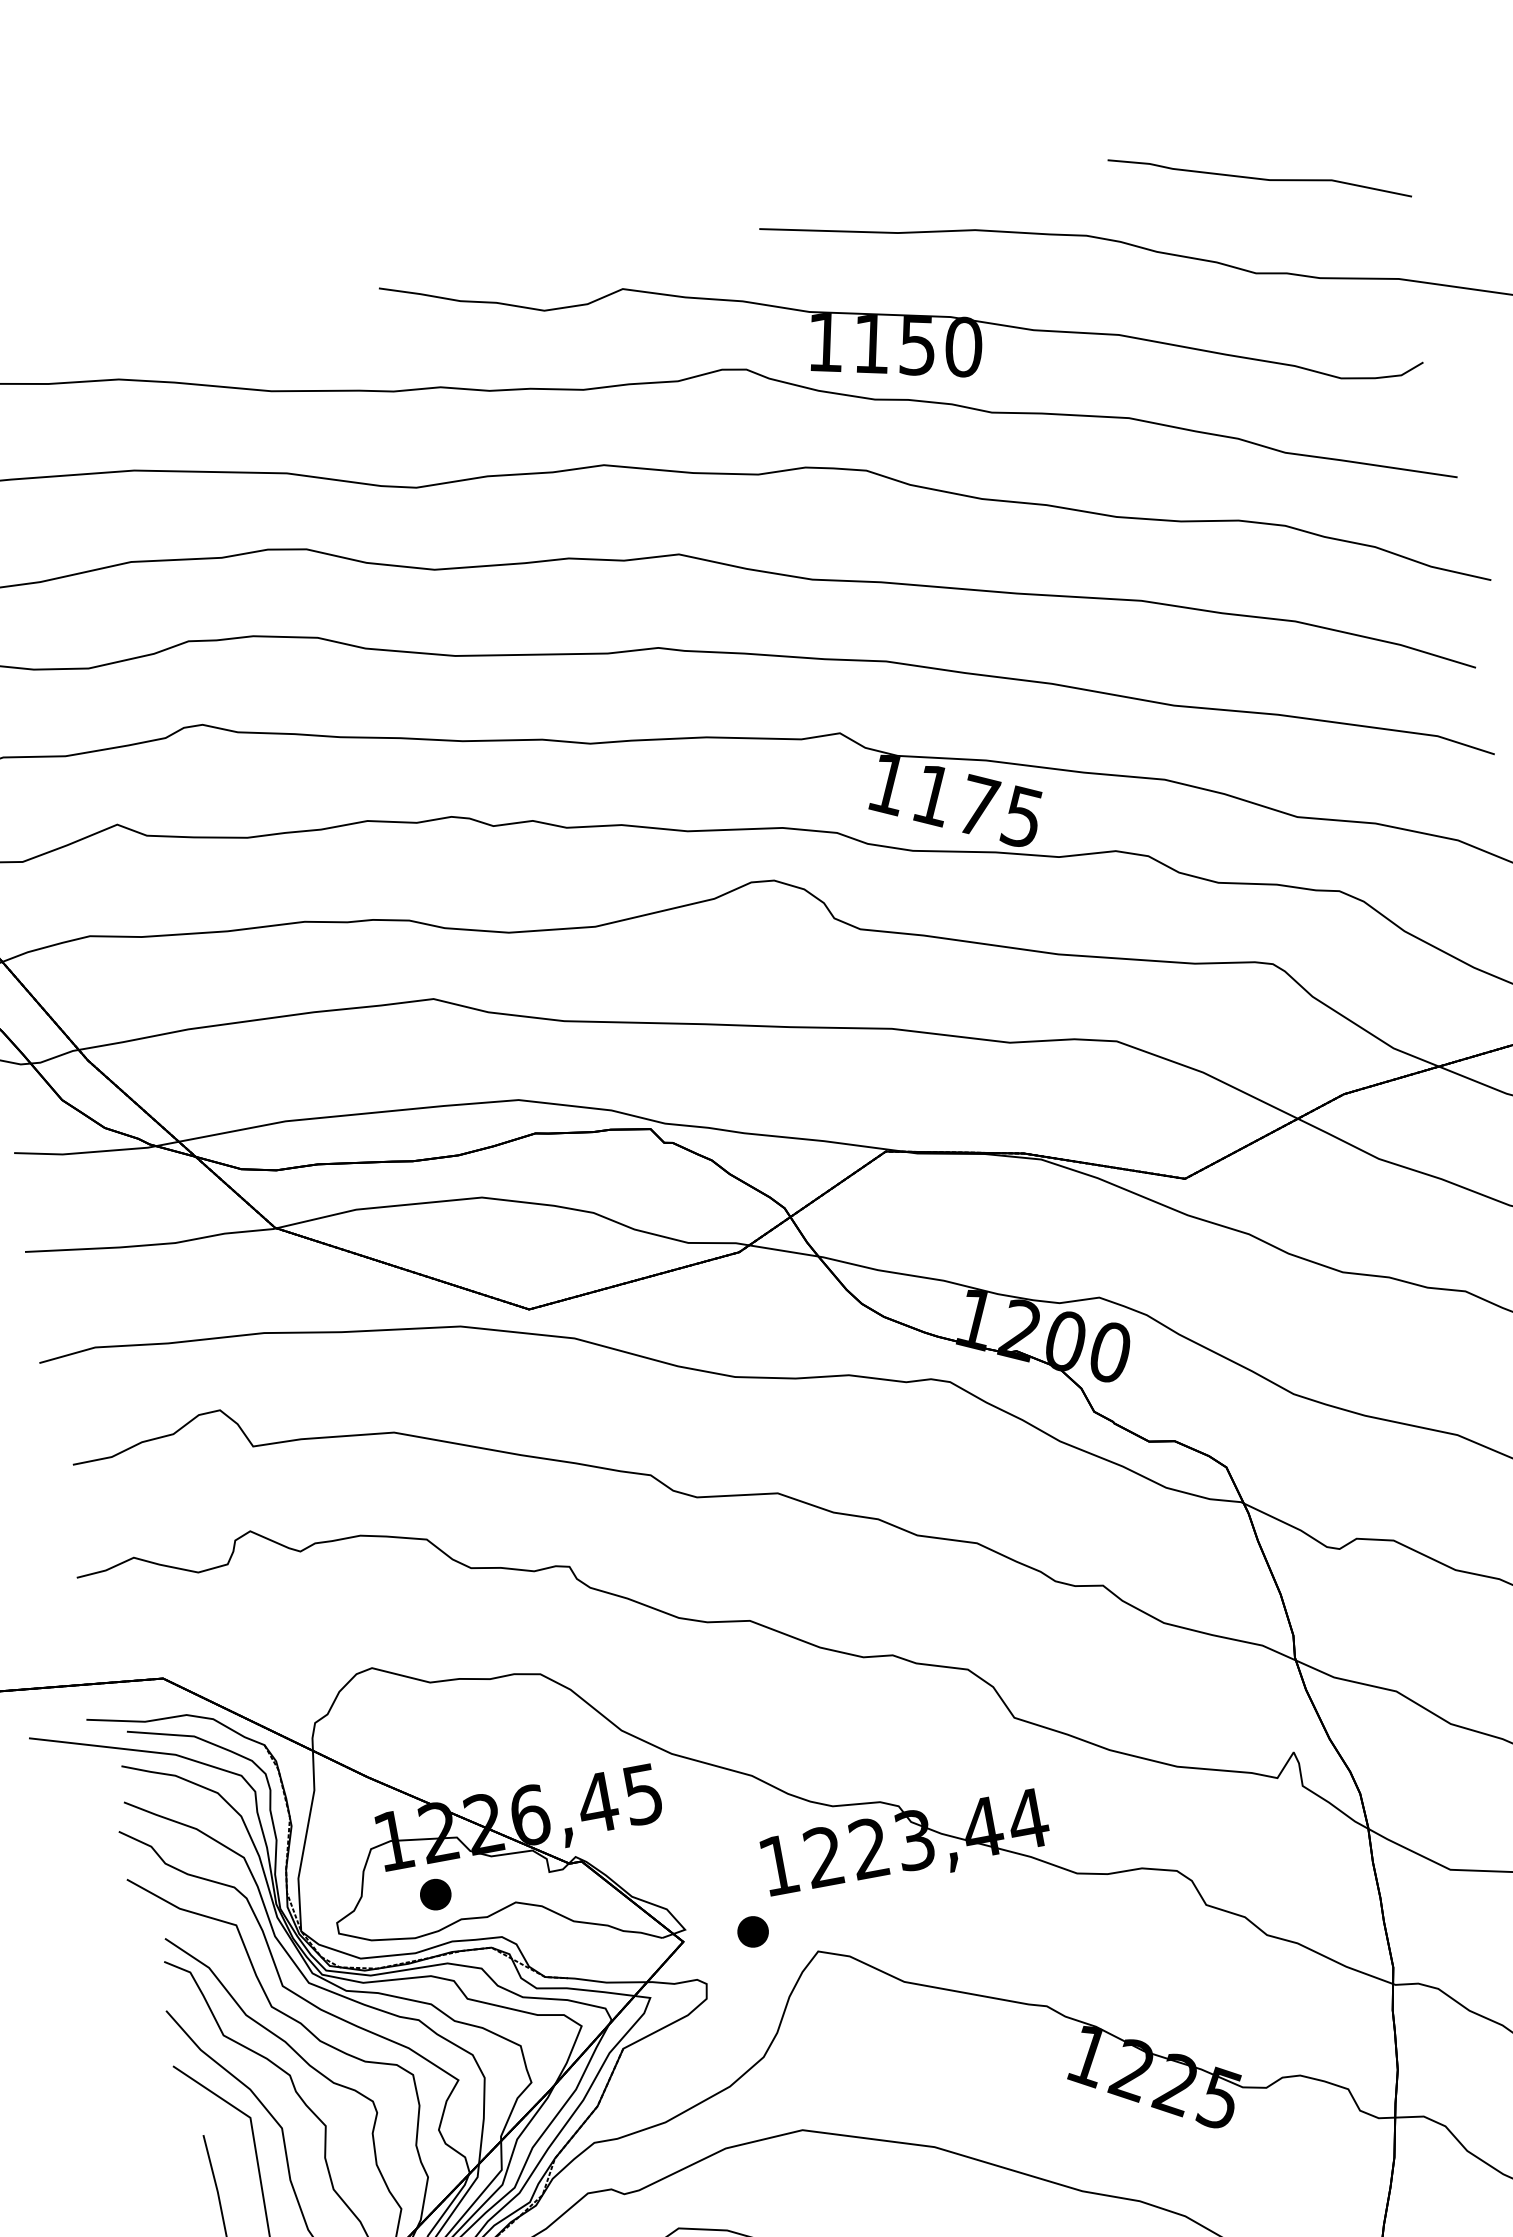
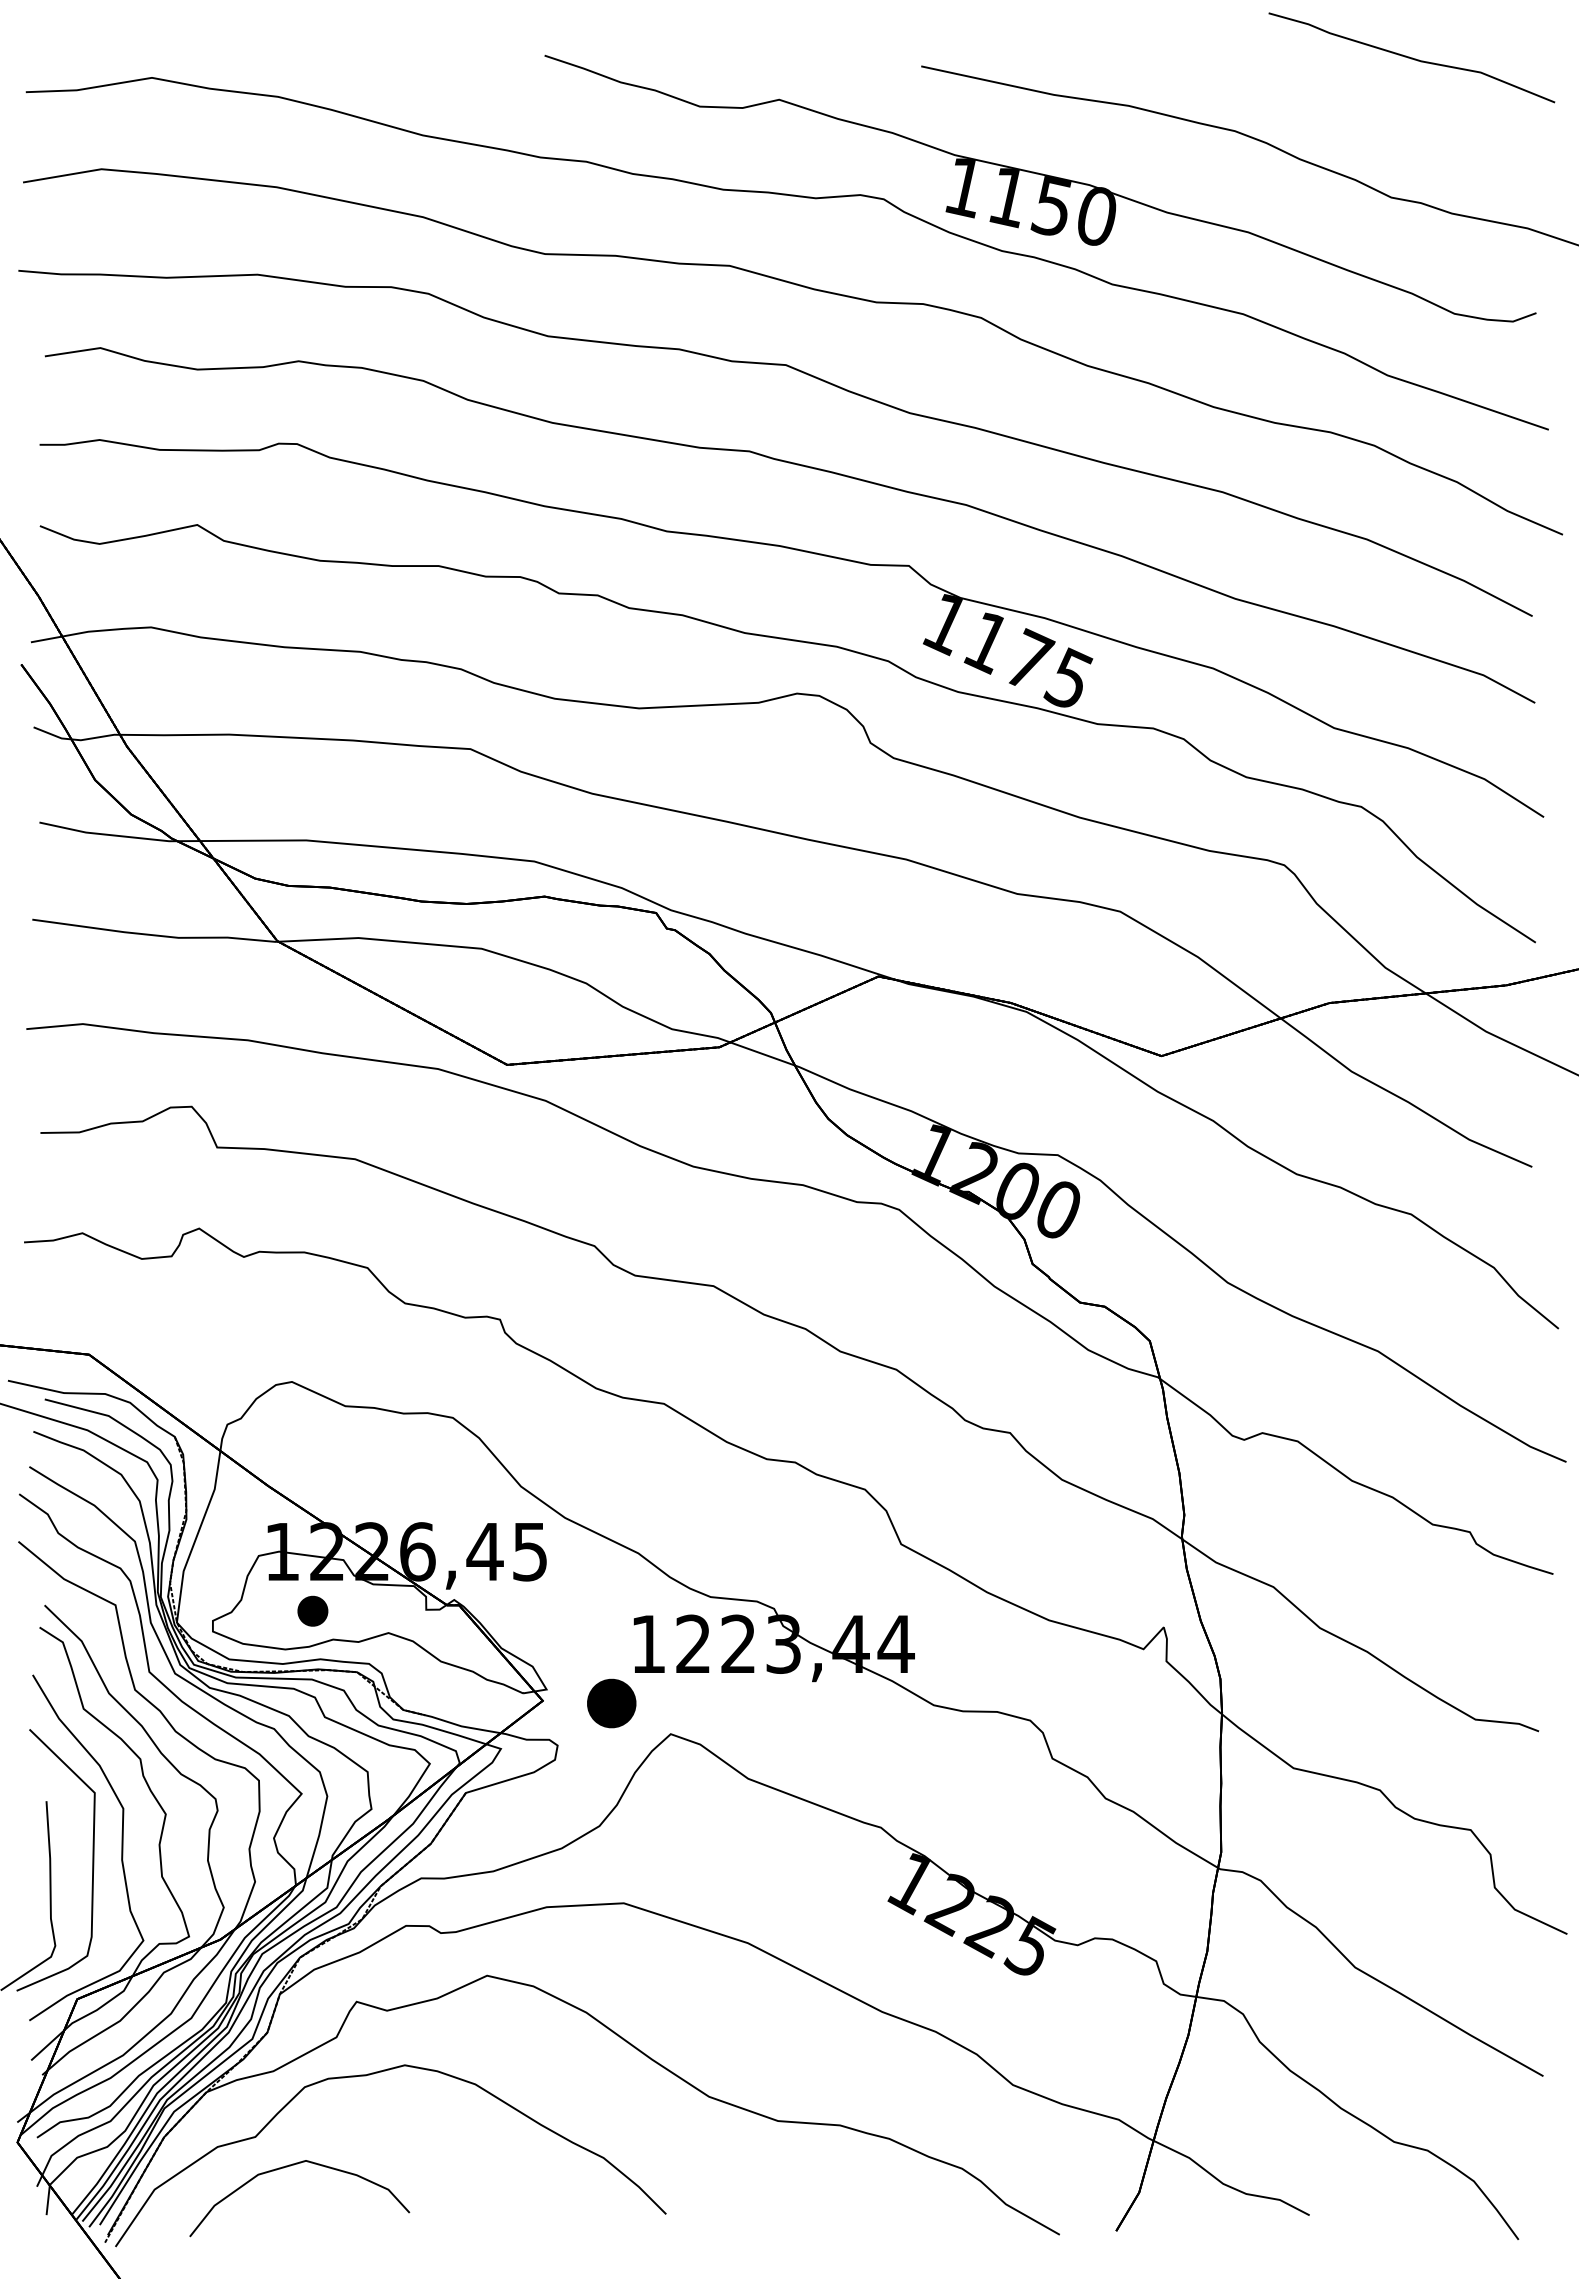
curve: (1259, 178) -> (1411, 57), moved
part: (752, 1931) -> (611, 1703), size x1.6

